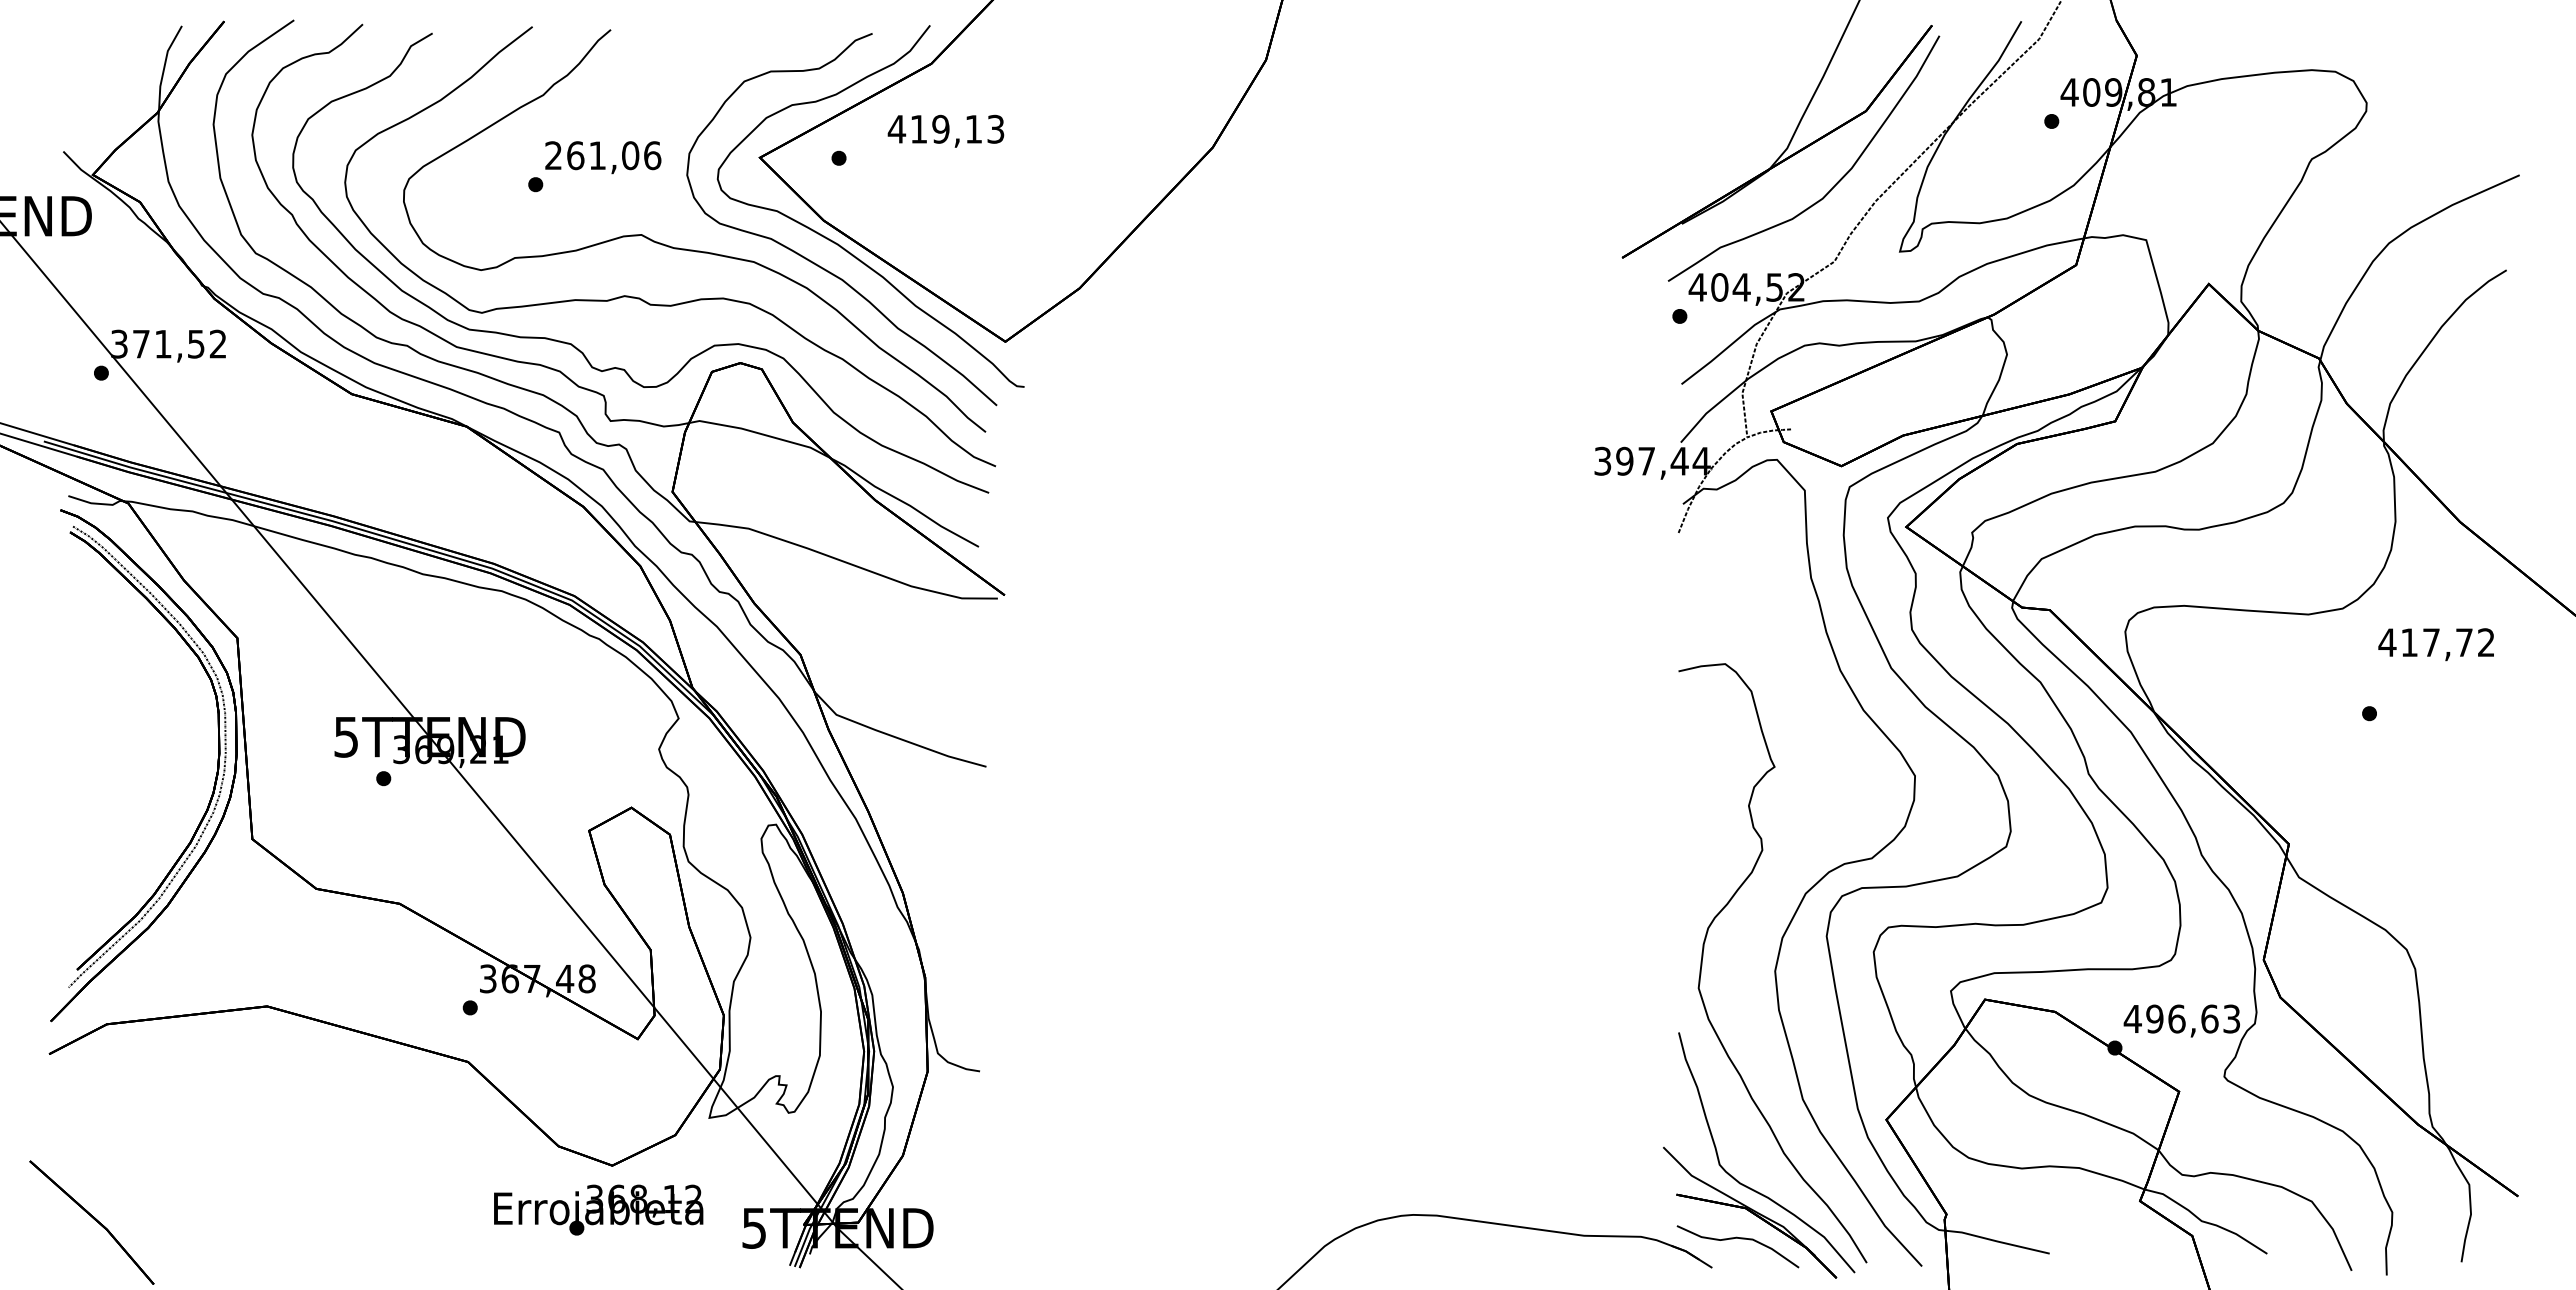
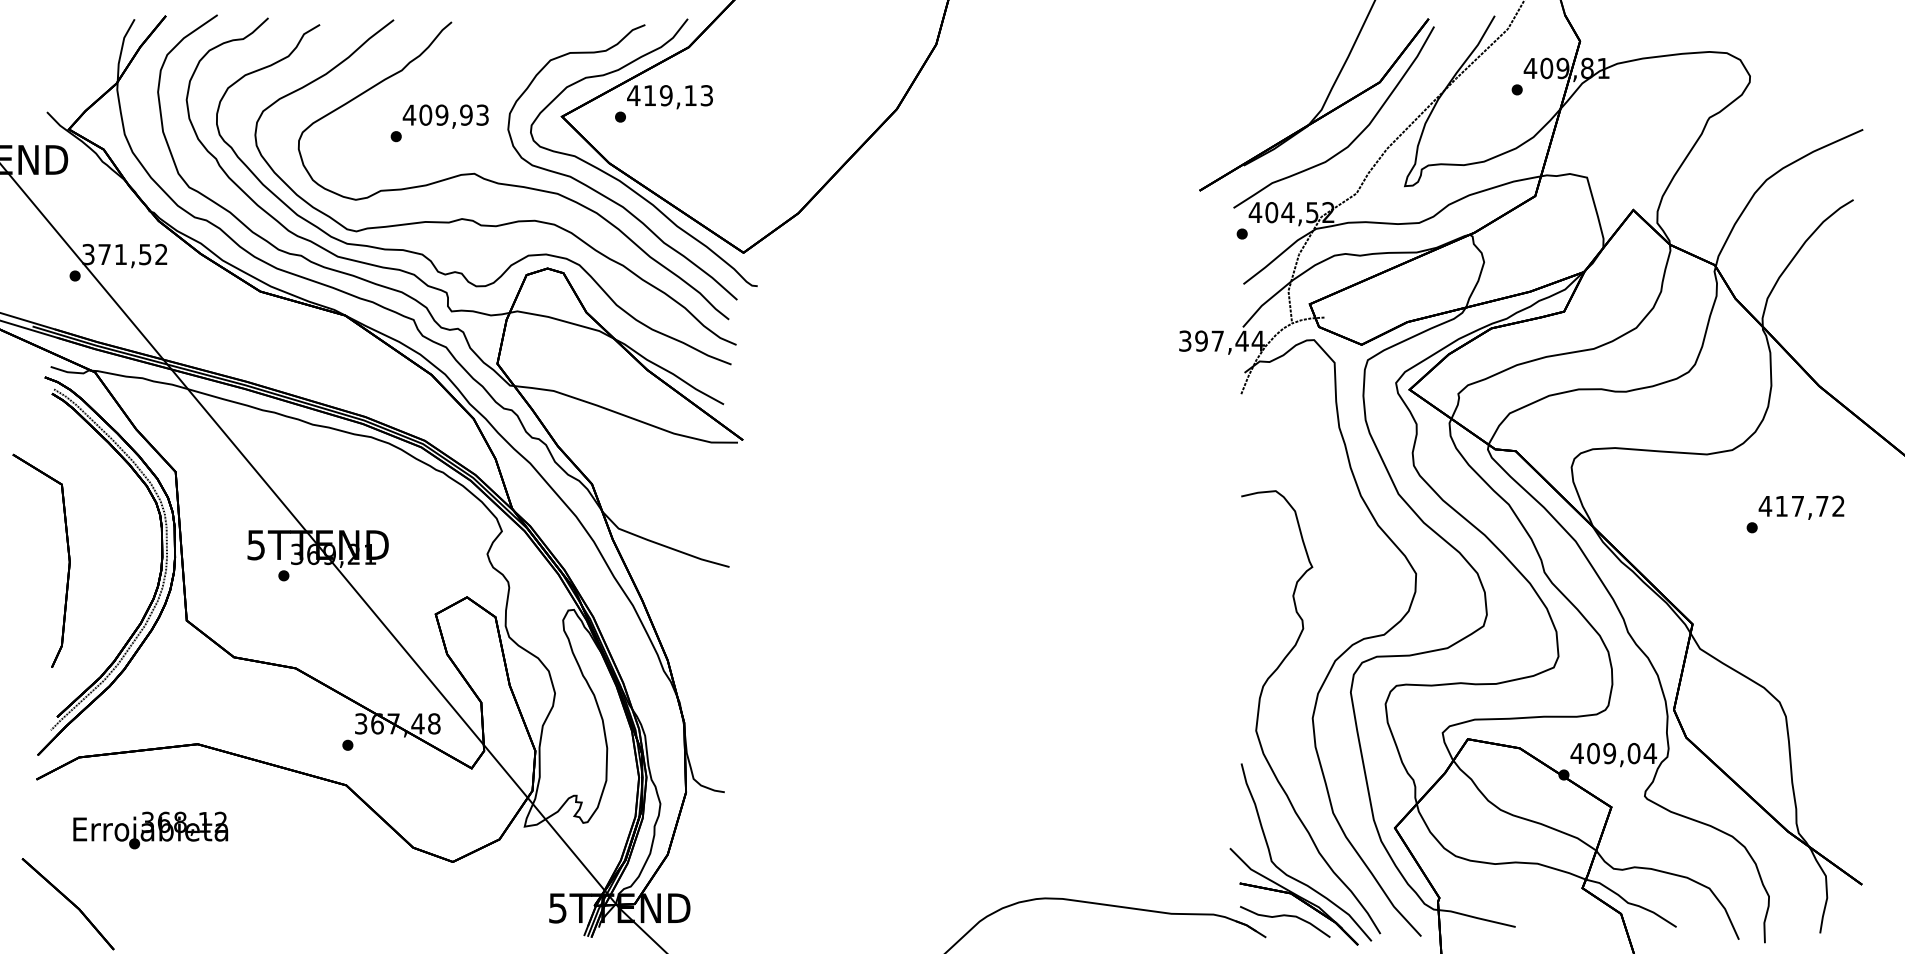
text: (945, 130) -> (669, 96), moved
text: (602, 155) -> (445, 115), 261,06 -> 409,93
text: (2435, 644) -> (1800, 507), moved
part: (92, 756) -> (68, 559), added
text: (2193, 1018) -> (1622, 753), 496,63 -> 409,04
text: (598, 1209) -> (150, 830), moved

